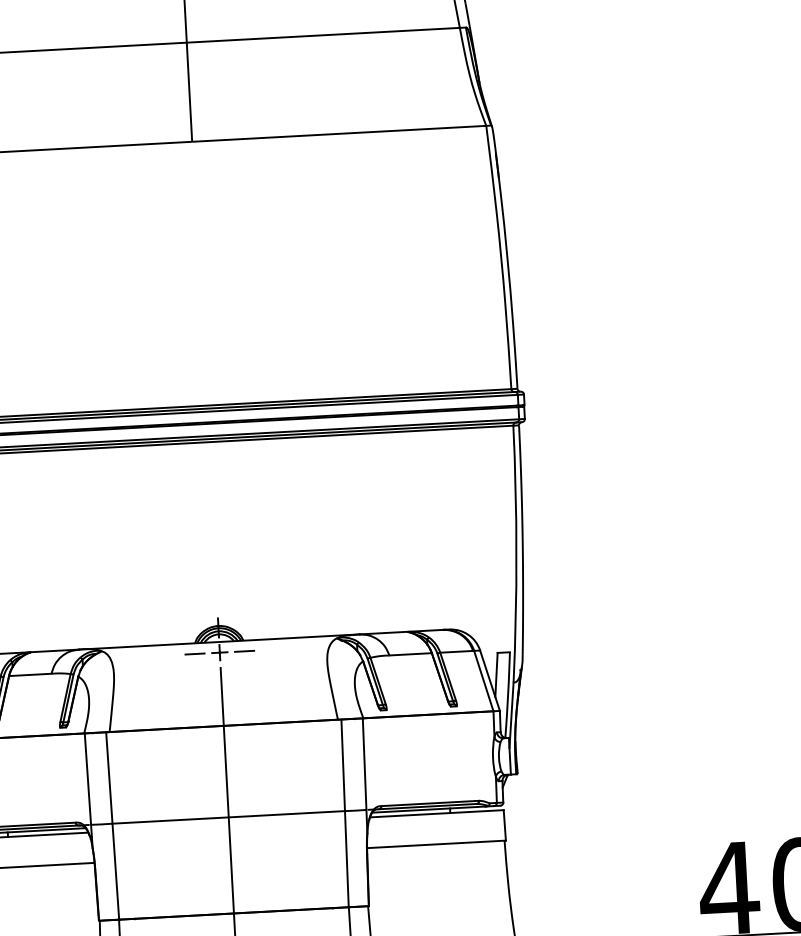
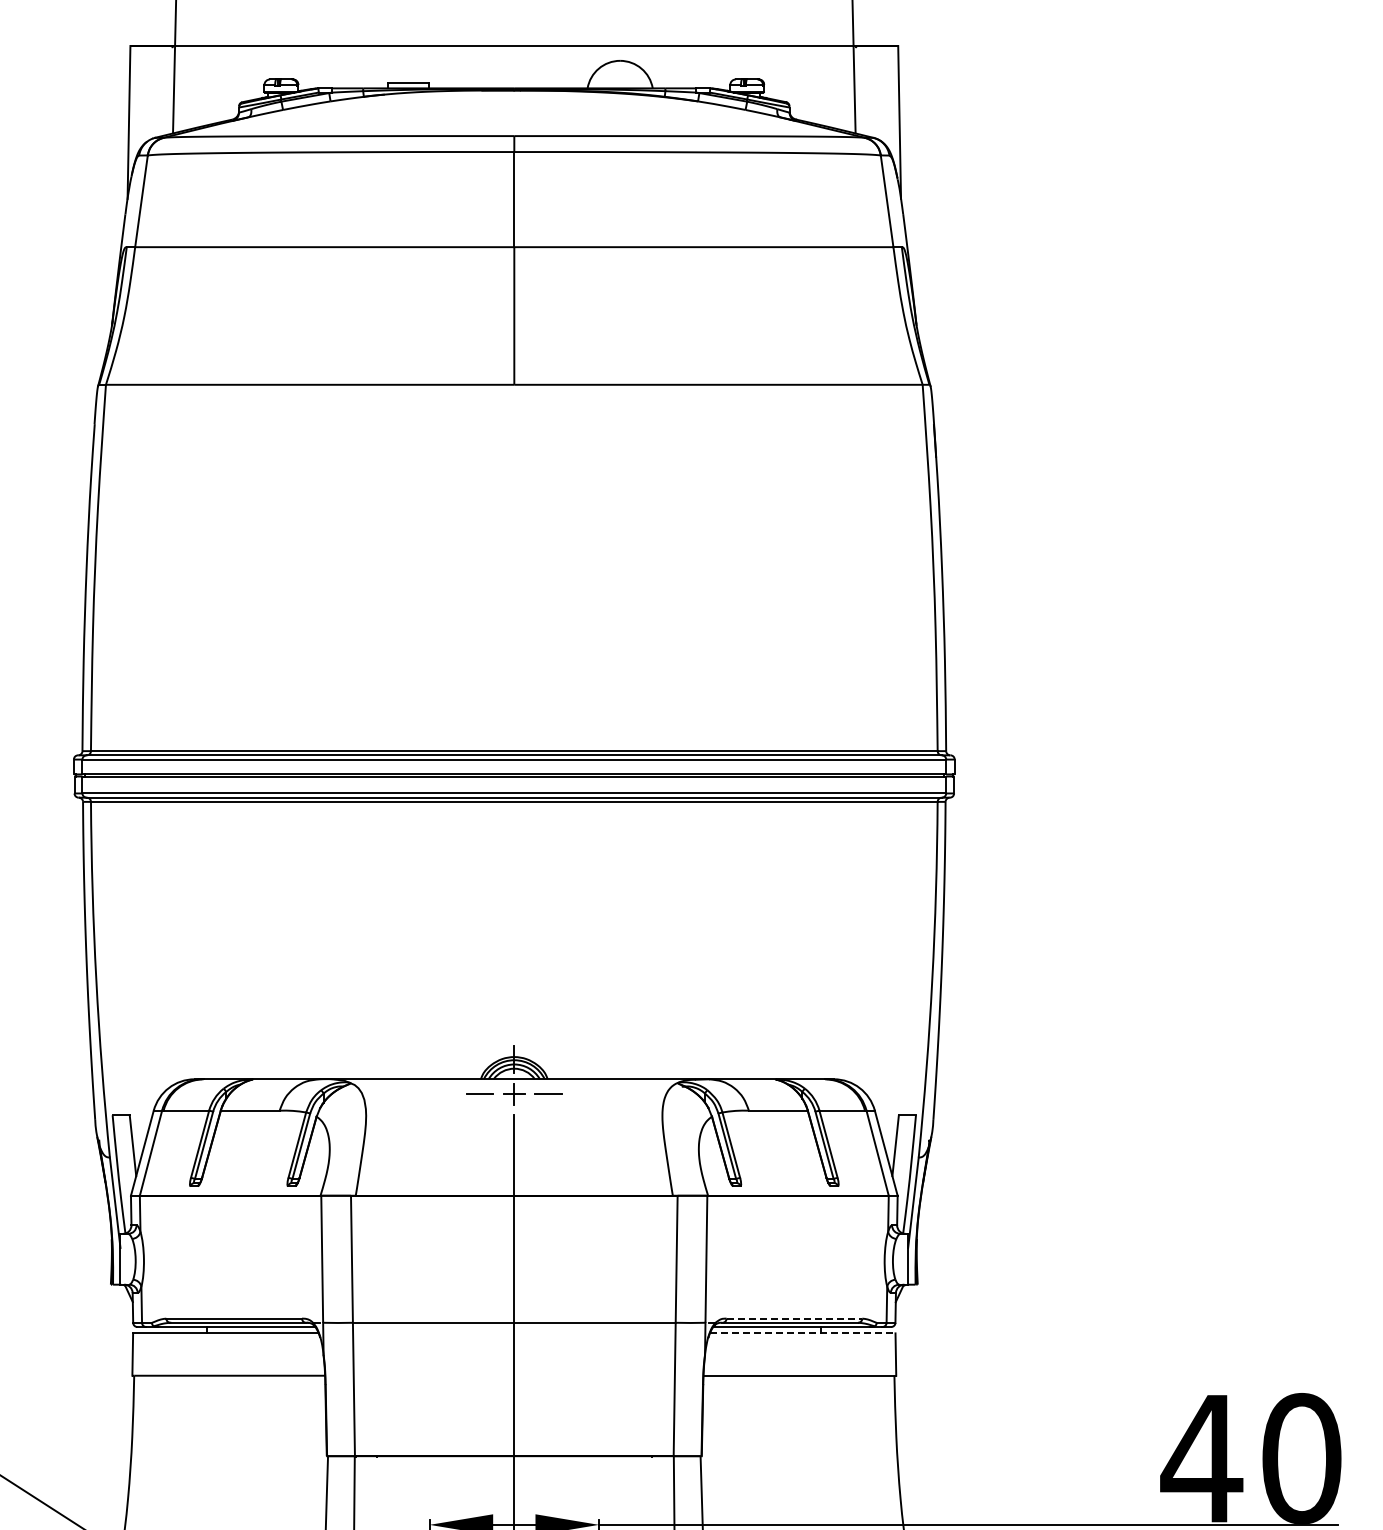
line: (430, 803) -> (794, 1318), solid -> dashed
line: (436, 813) -> (802, 1333), solid -> dashed

